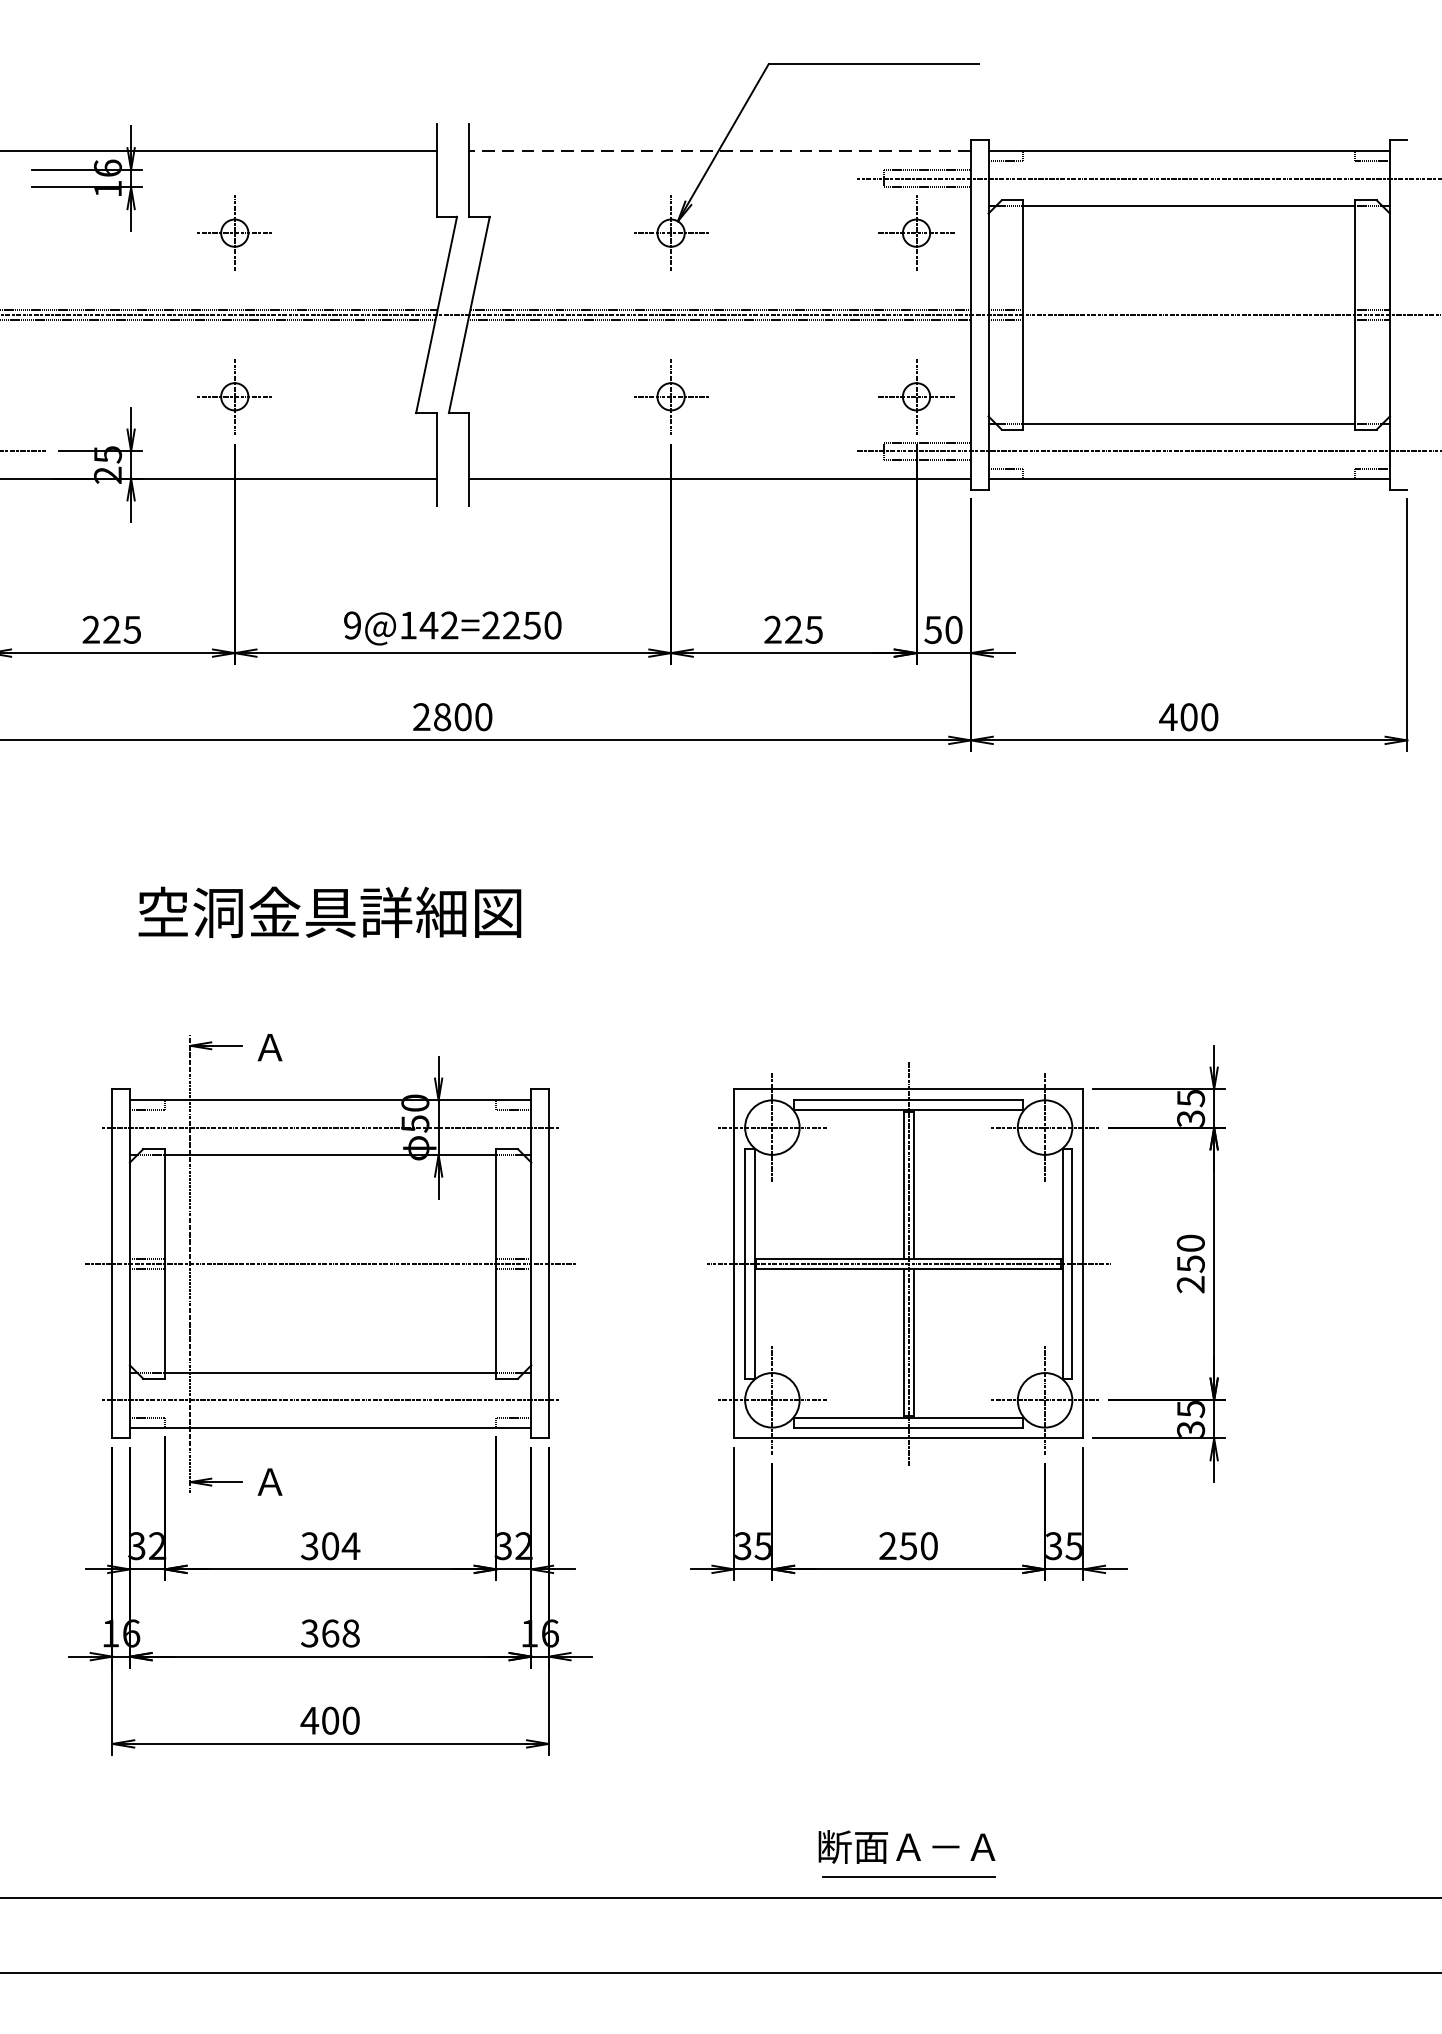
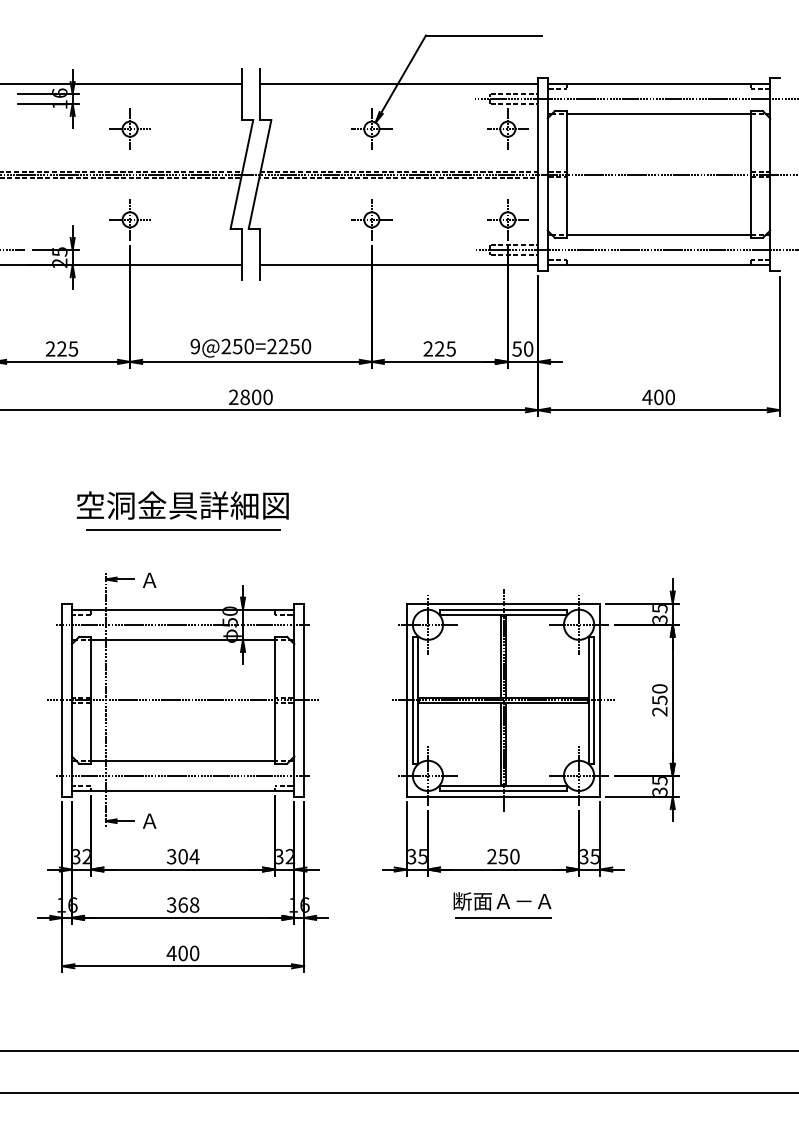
line: (719, 150) -> (398, 83), dashed -> solid
text: (428, 625) -> (237, 346), 9@142=2250 -> 9@250=2250
line: (331, 955) -> (183, 529), added
part: (906, 1854) -> (502, 905), moved

